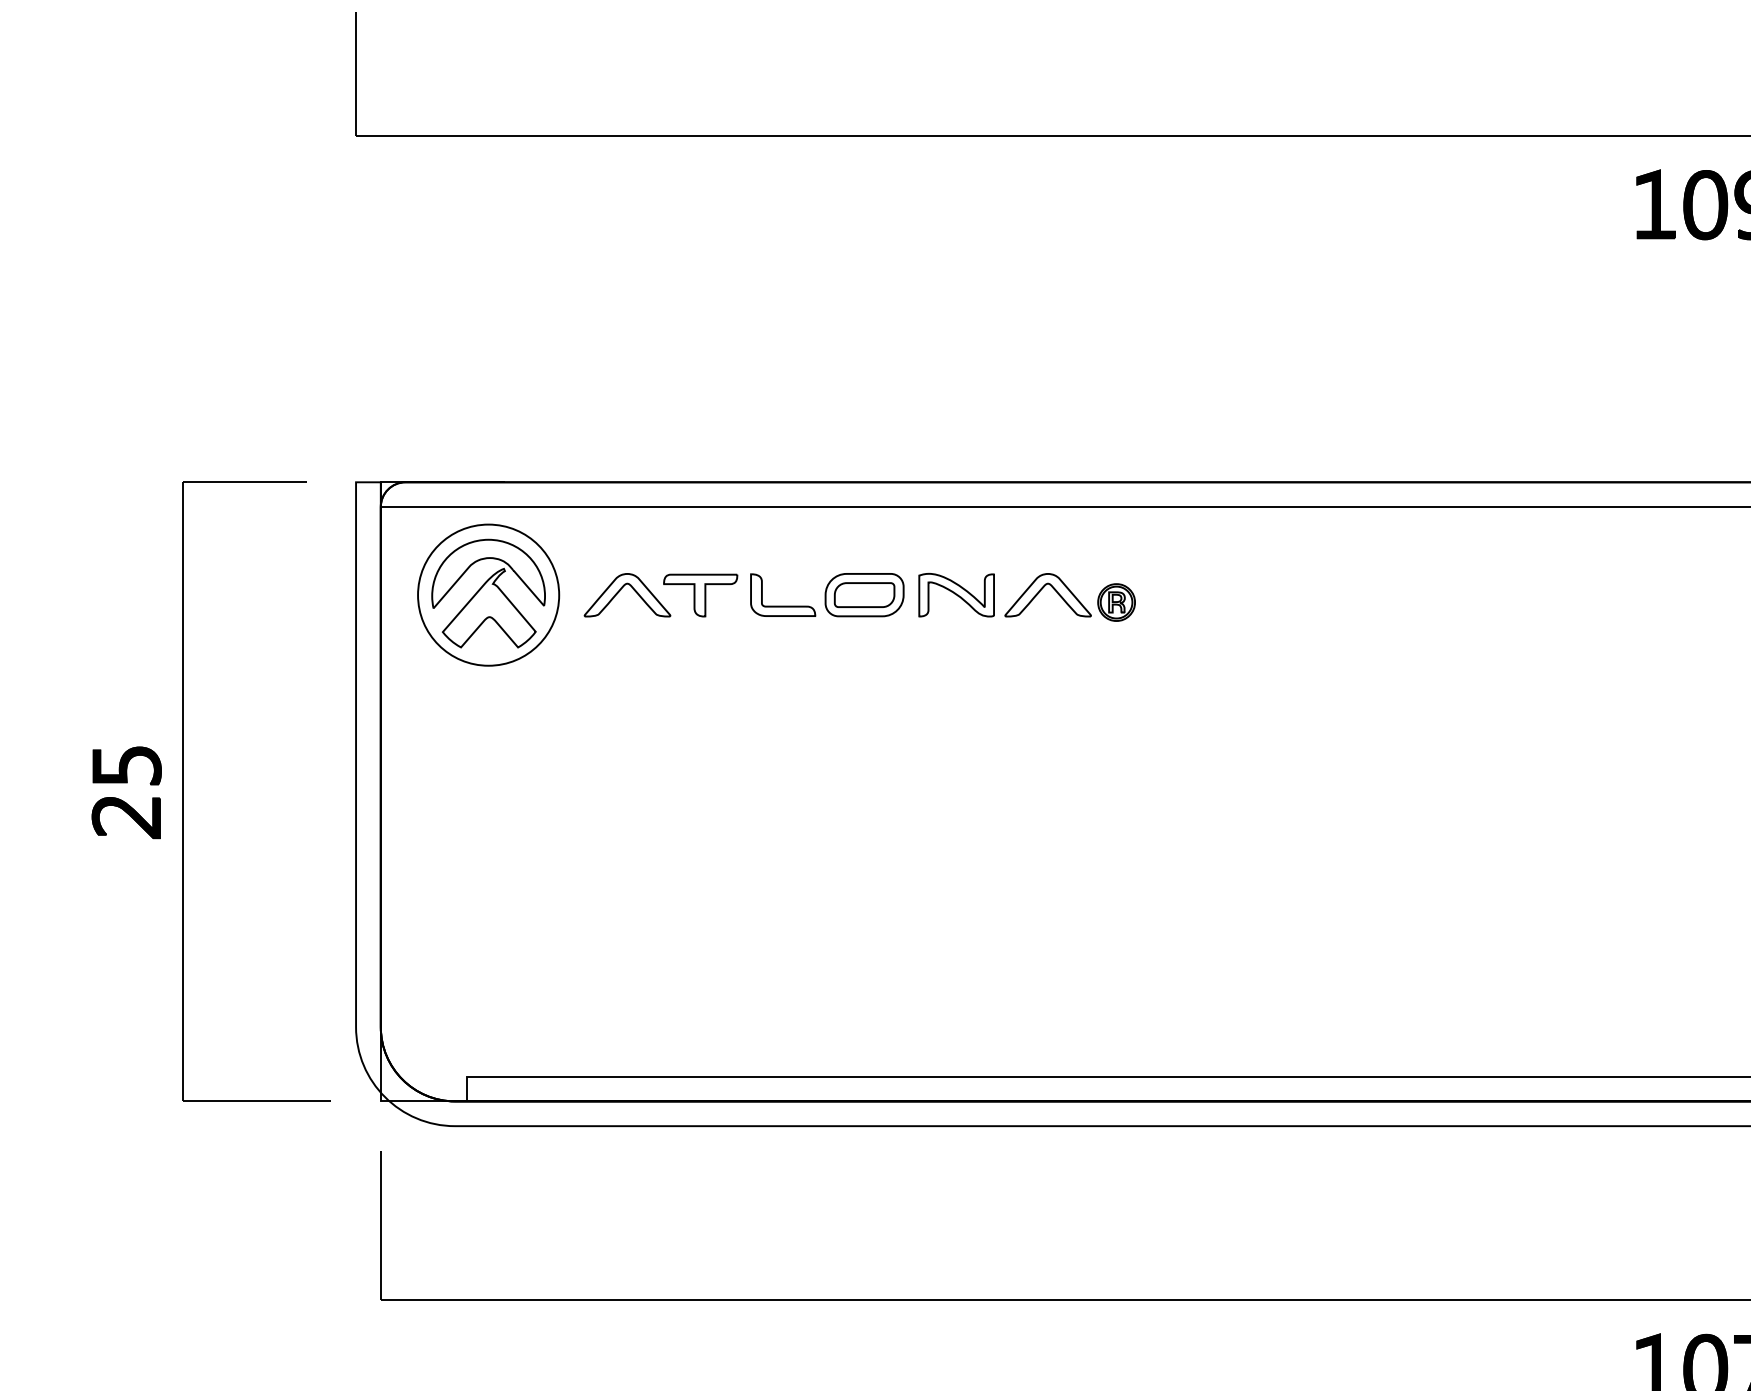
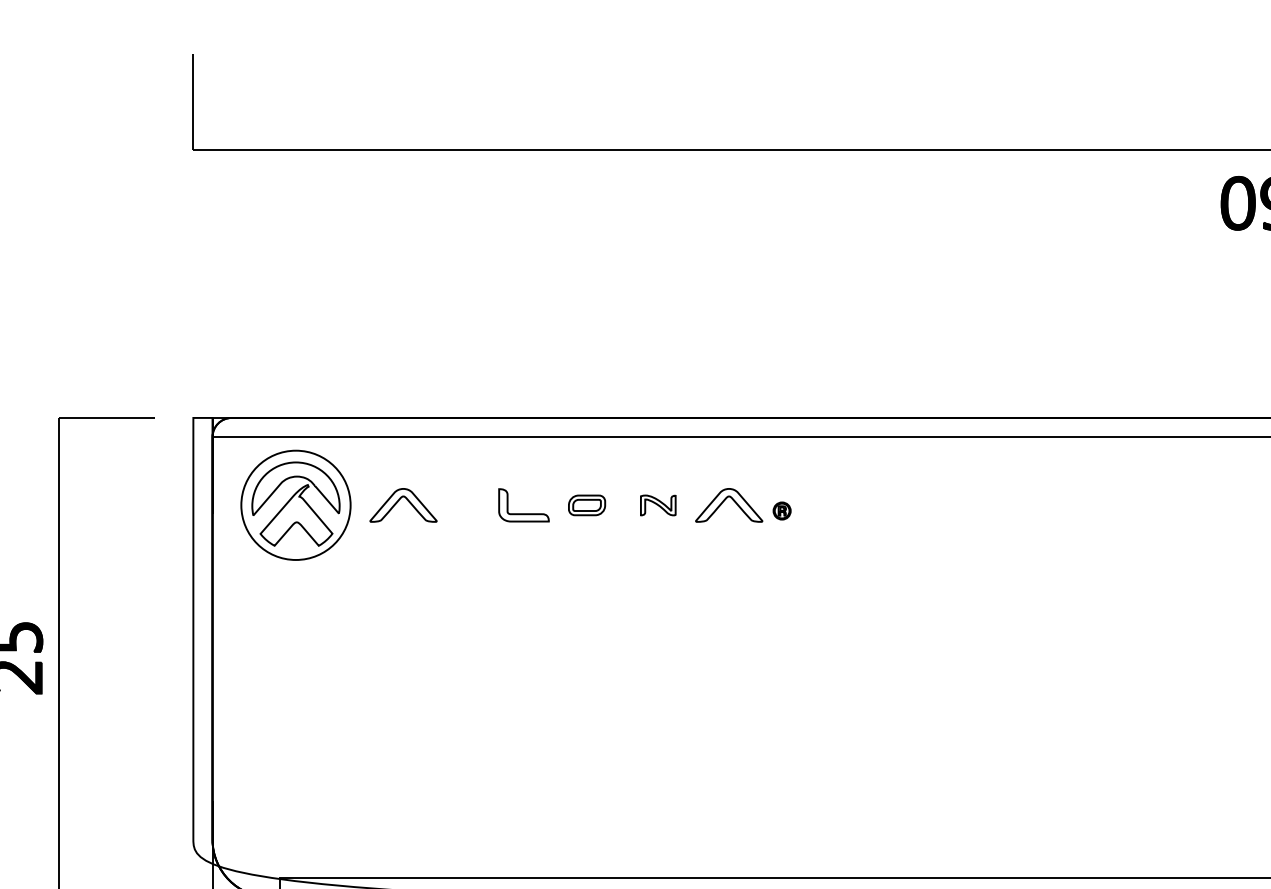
part: (1655, 204) -> (1199, 202), removed
part: (700, 595) -> (460, 505), removed
part: (864, 595) -> (587, 505), size x0.6
part: (956, 595) -> (658, 505), size x0.6
part: (1116, 602) -> (782, 511), size x0.6

